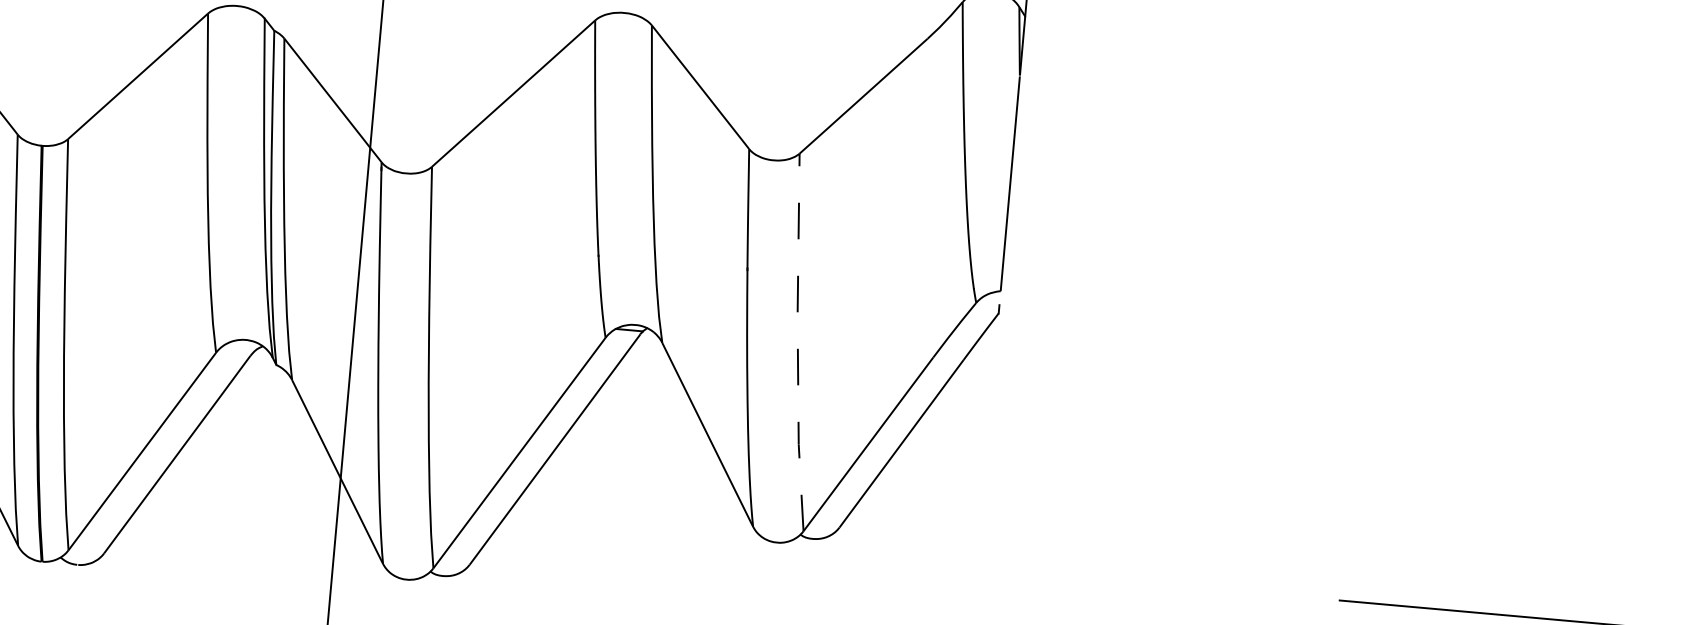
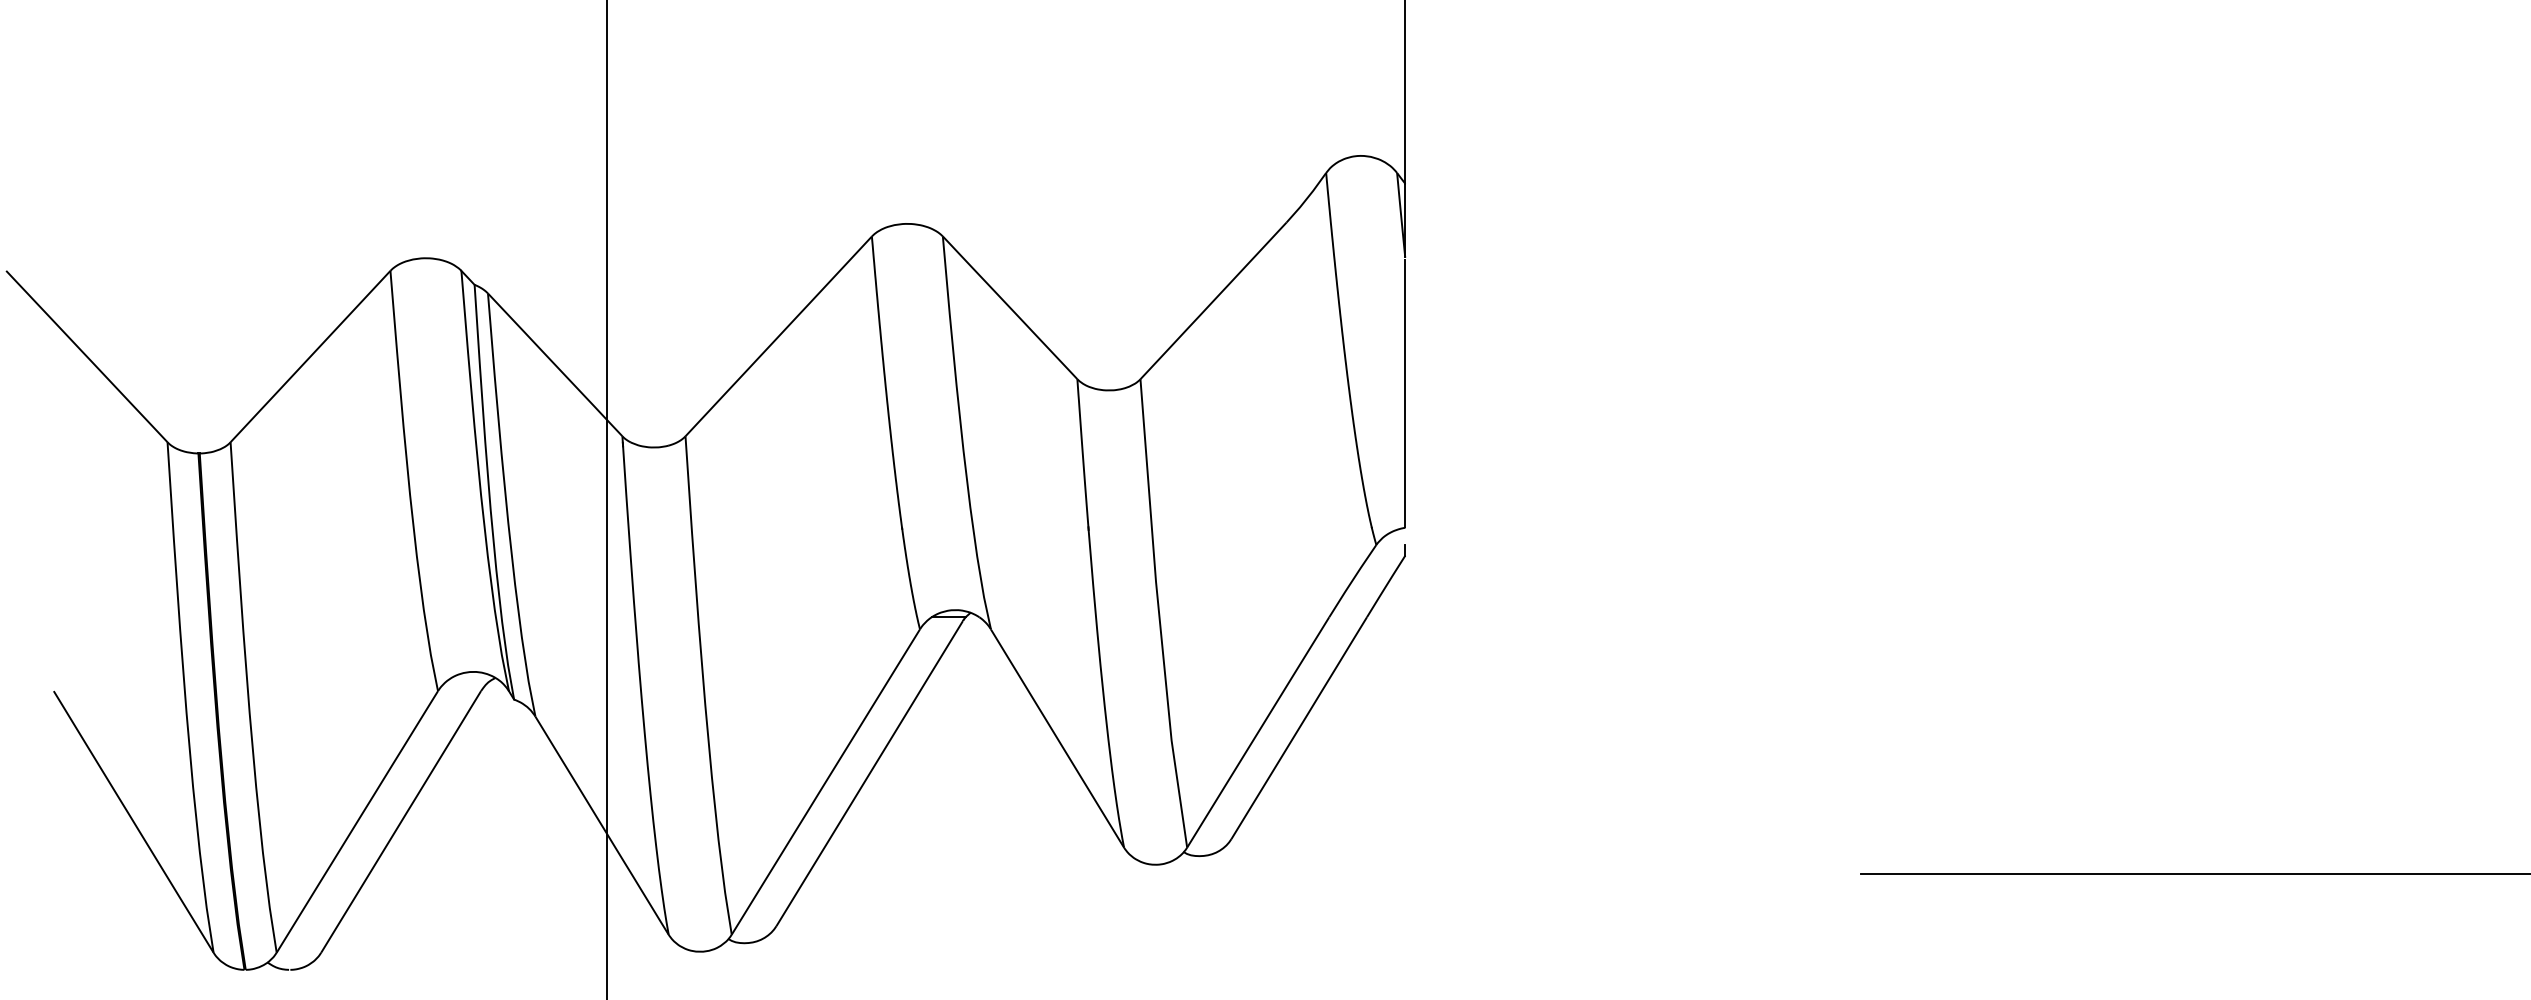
line: (798, 342) -> (1159, 613), dashed -> solid

